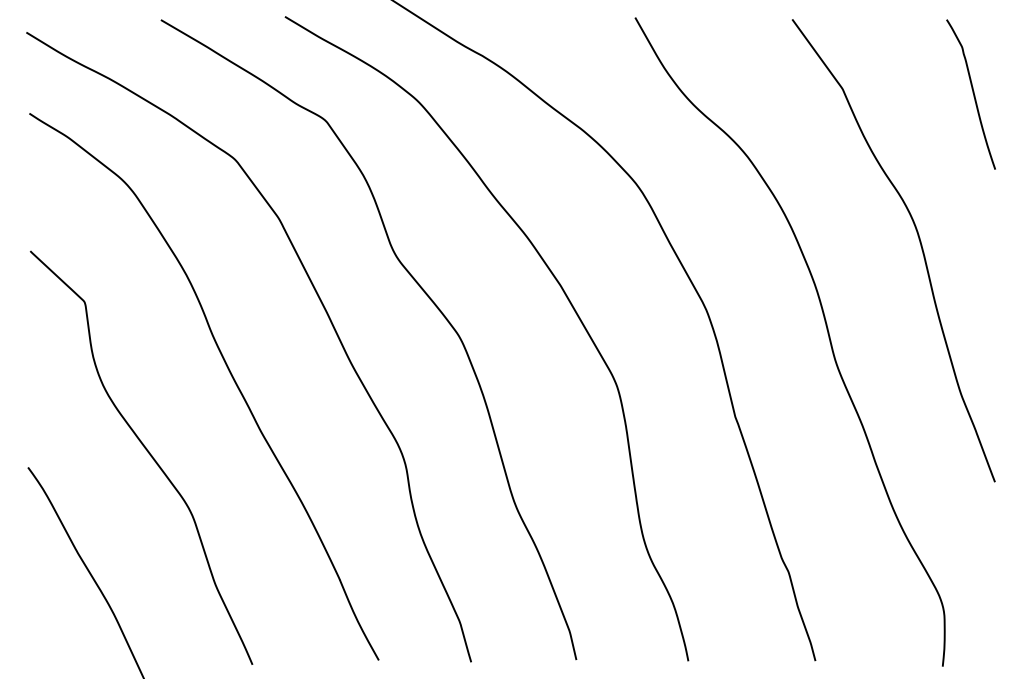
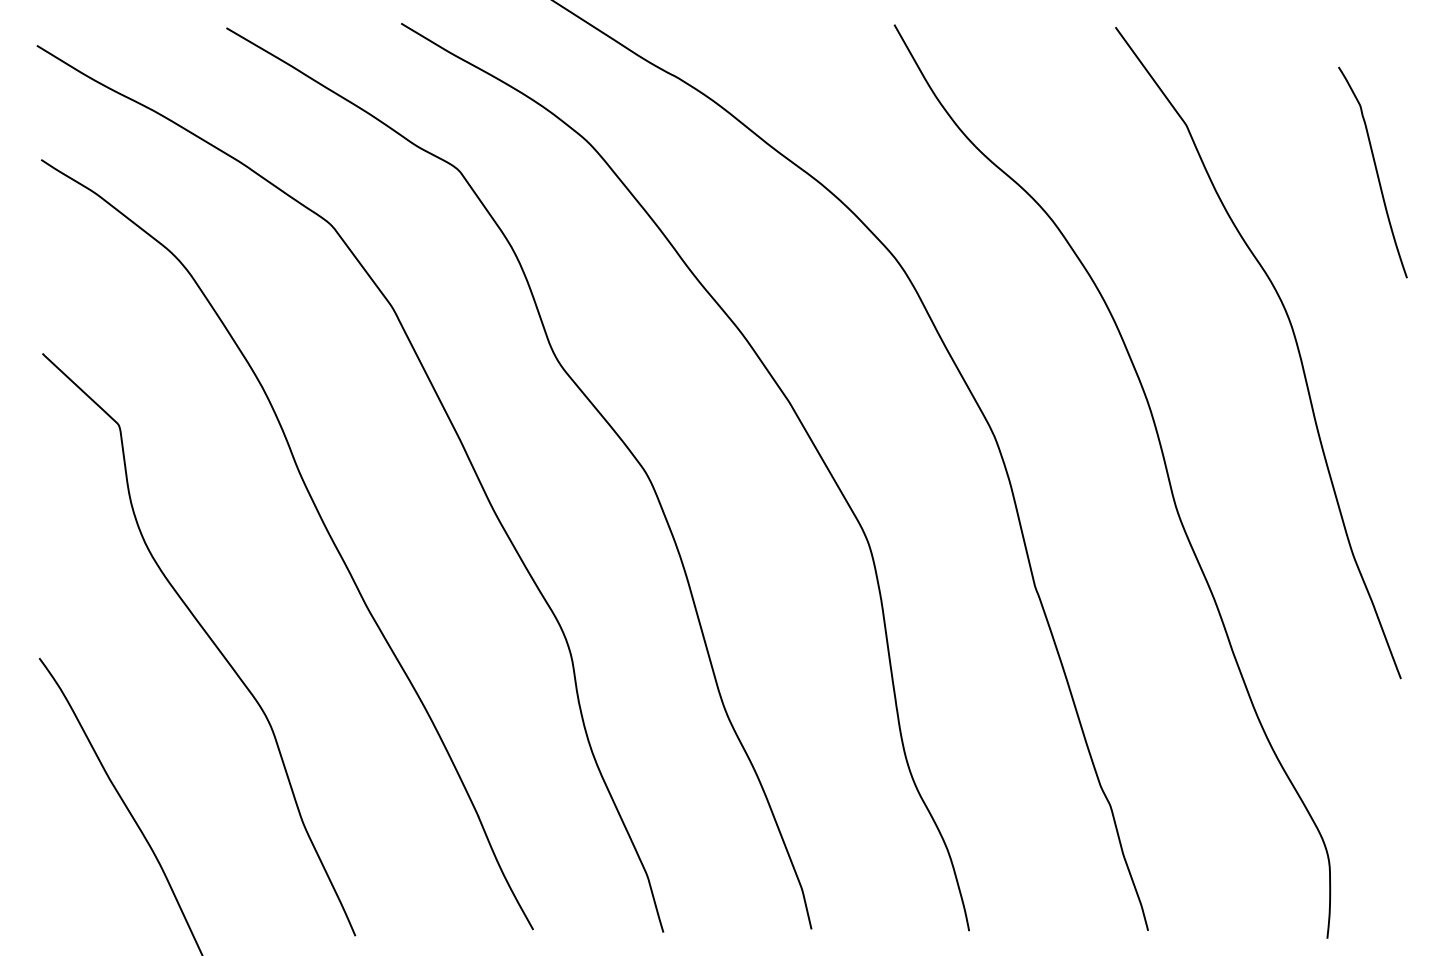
curve: (972, 93) -> (1374, 171), moved

